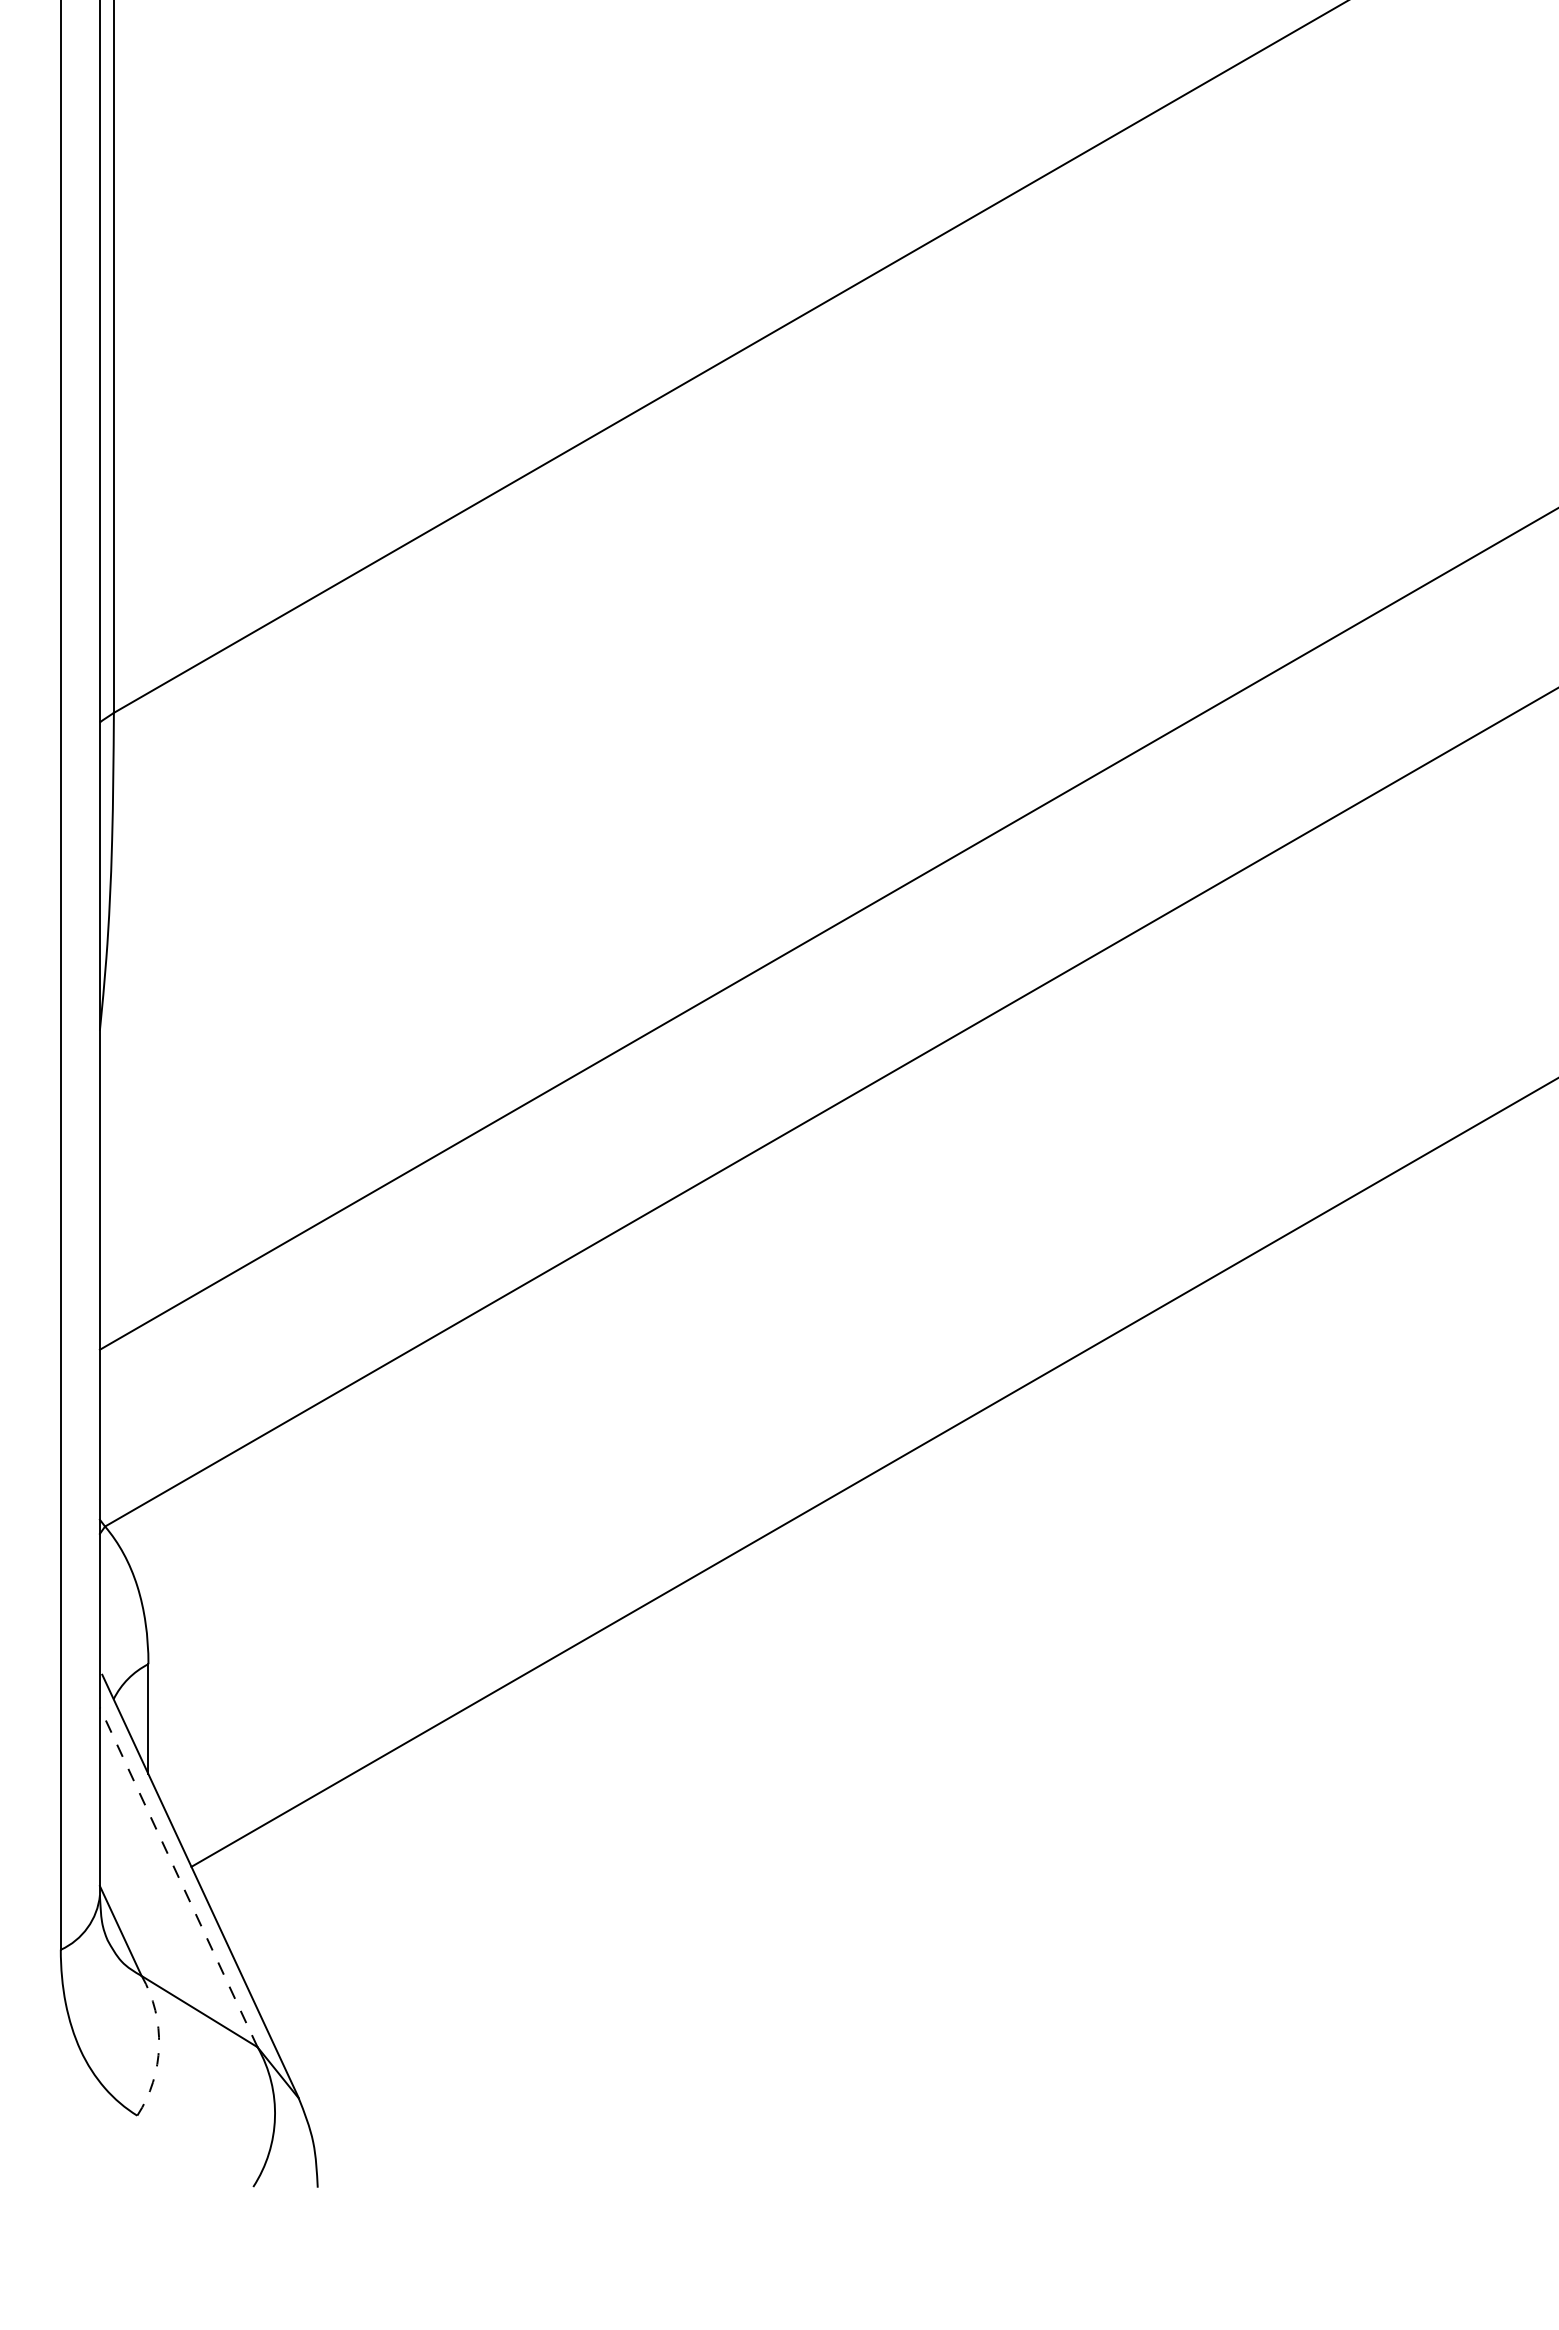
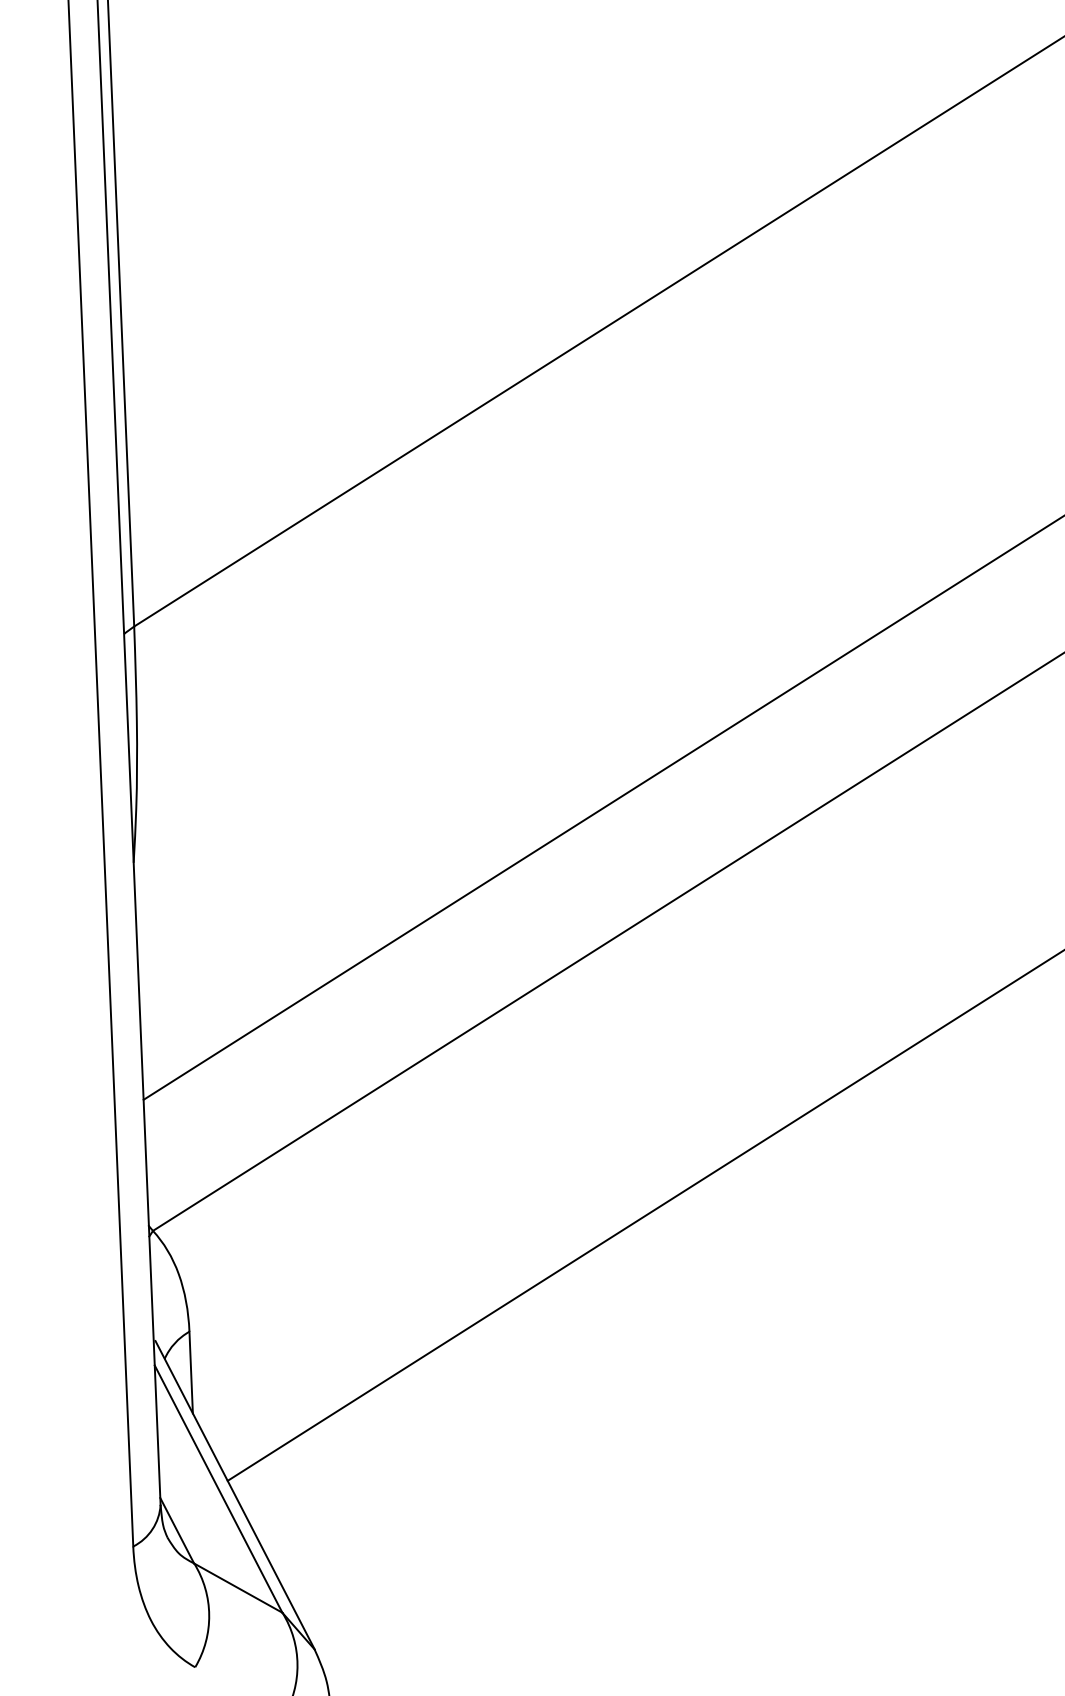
line: (178, 1876) -> (218, 1488), dashed -> solid
arc: (159, 2046) -> (209, 1615), dashed -> solid

